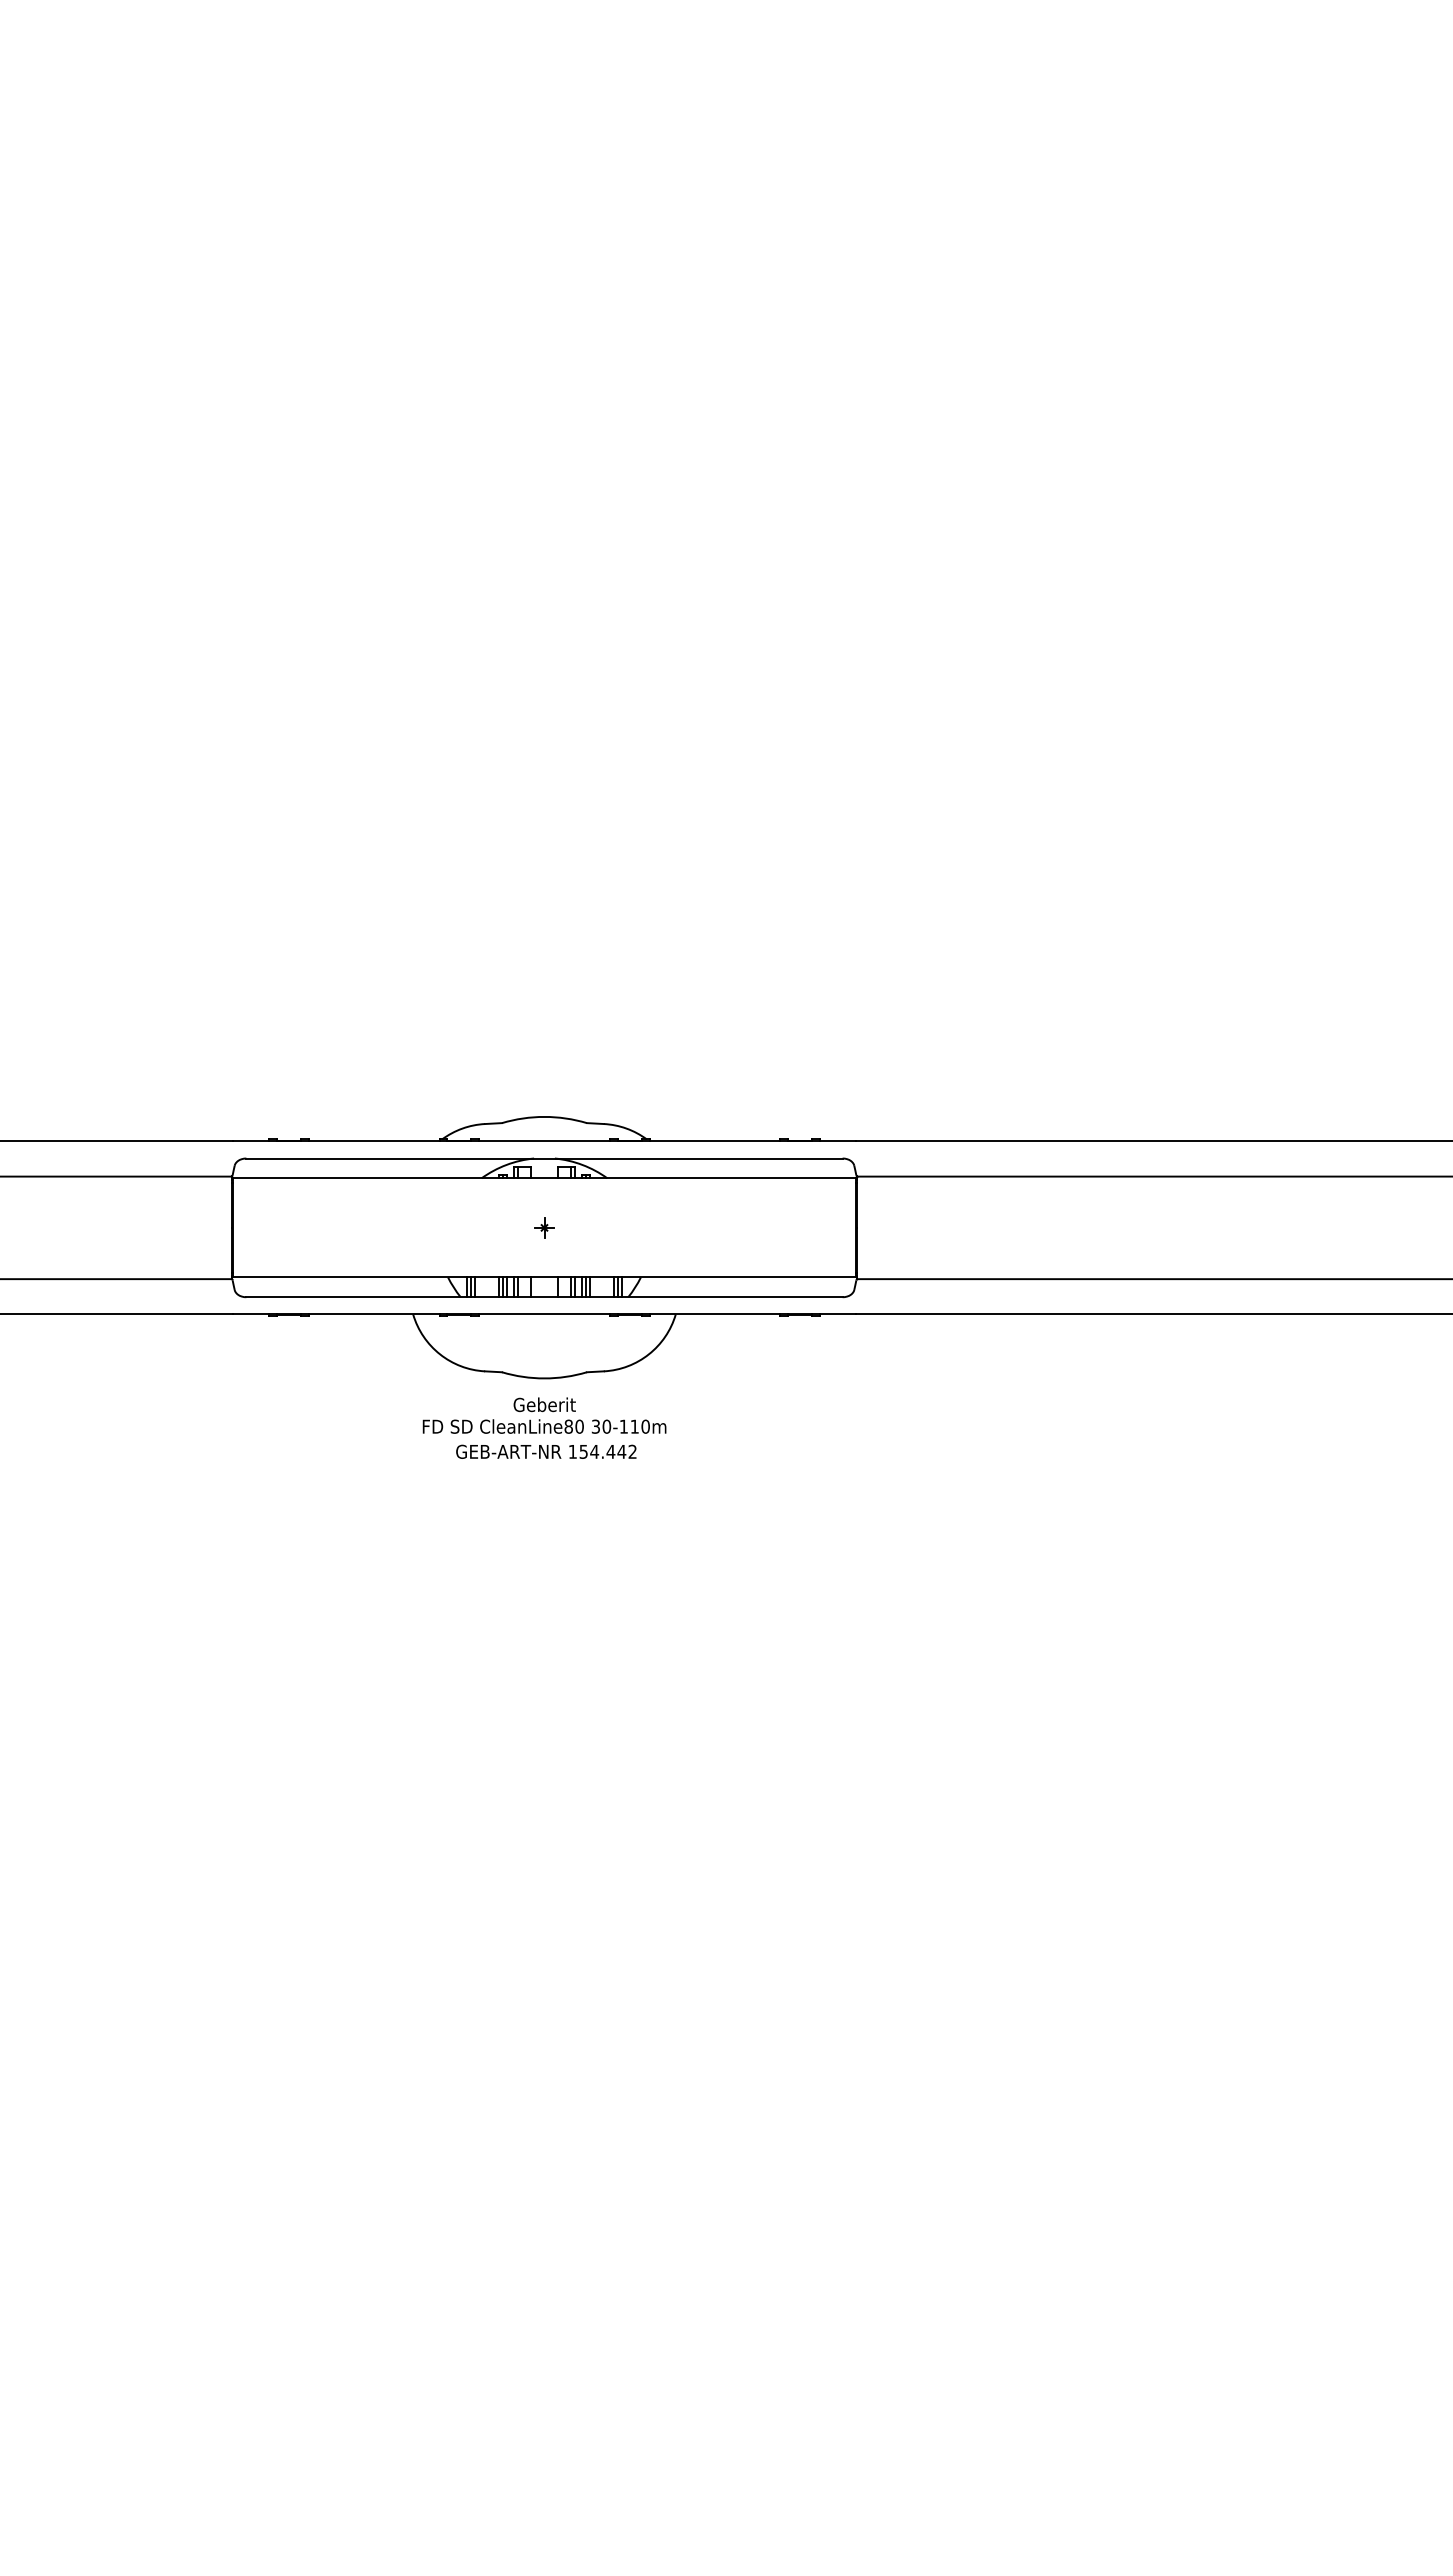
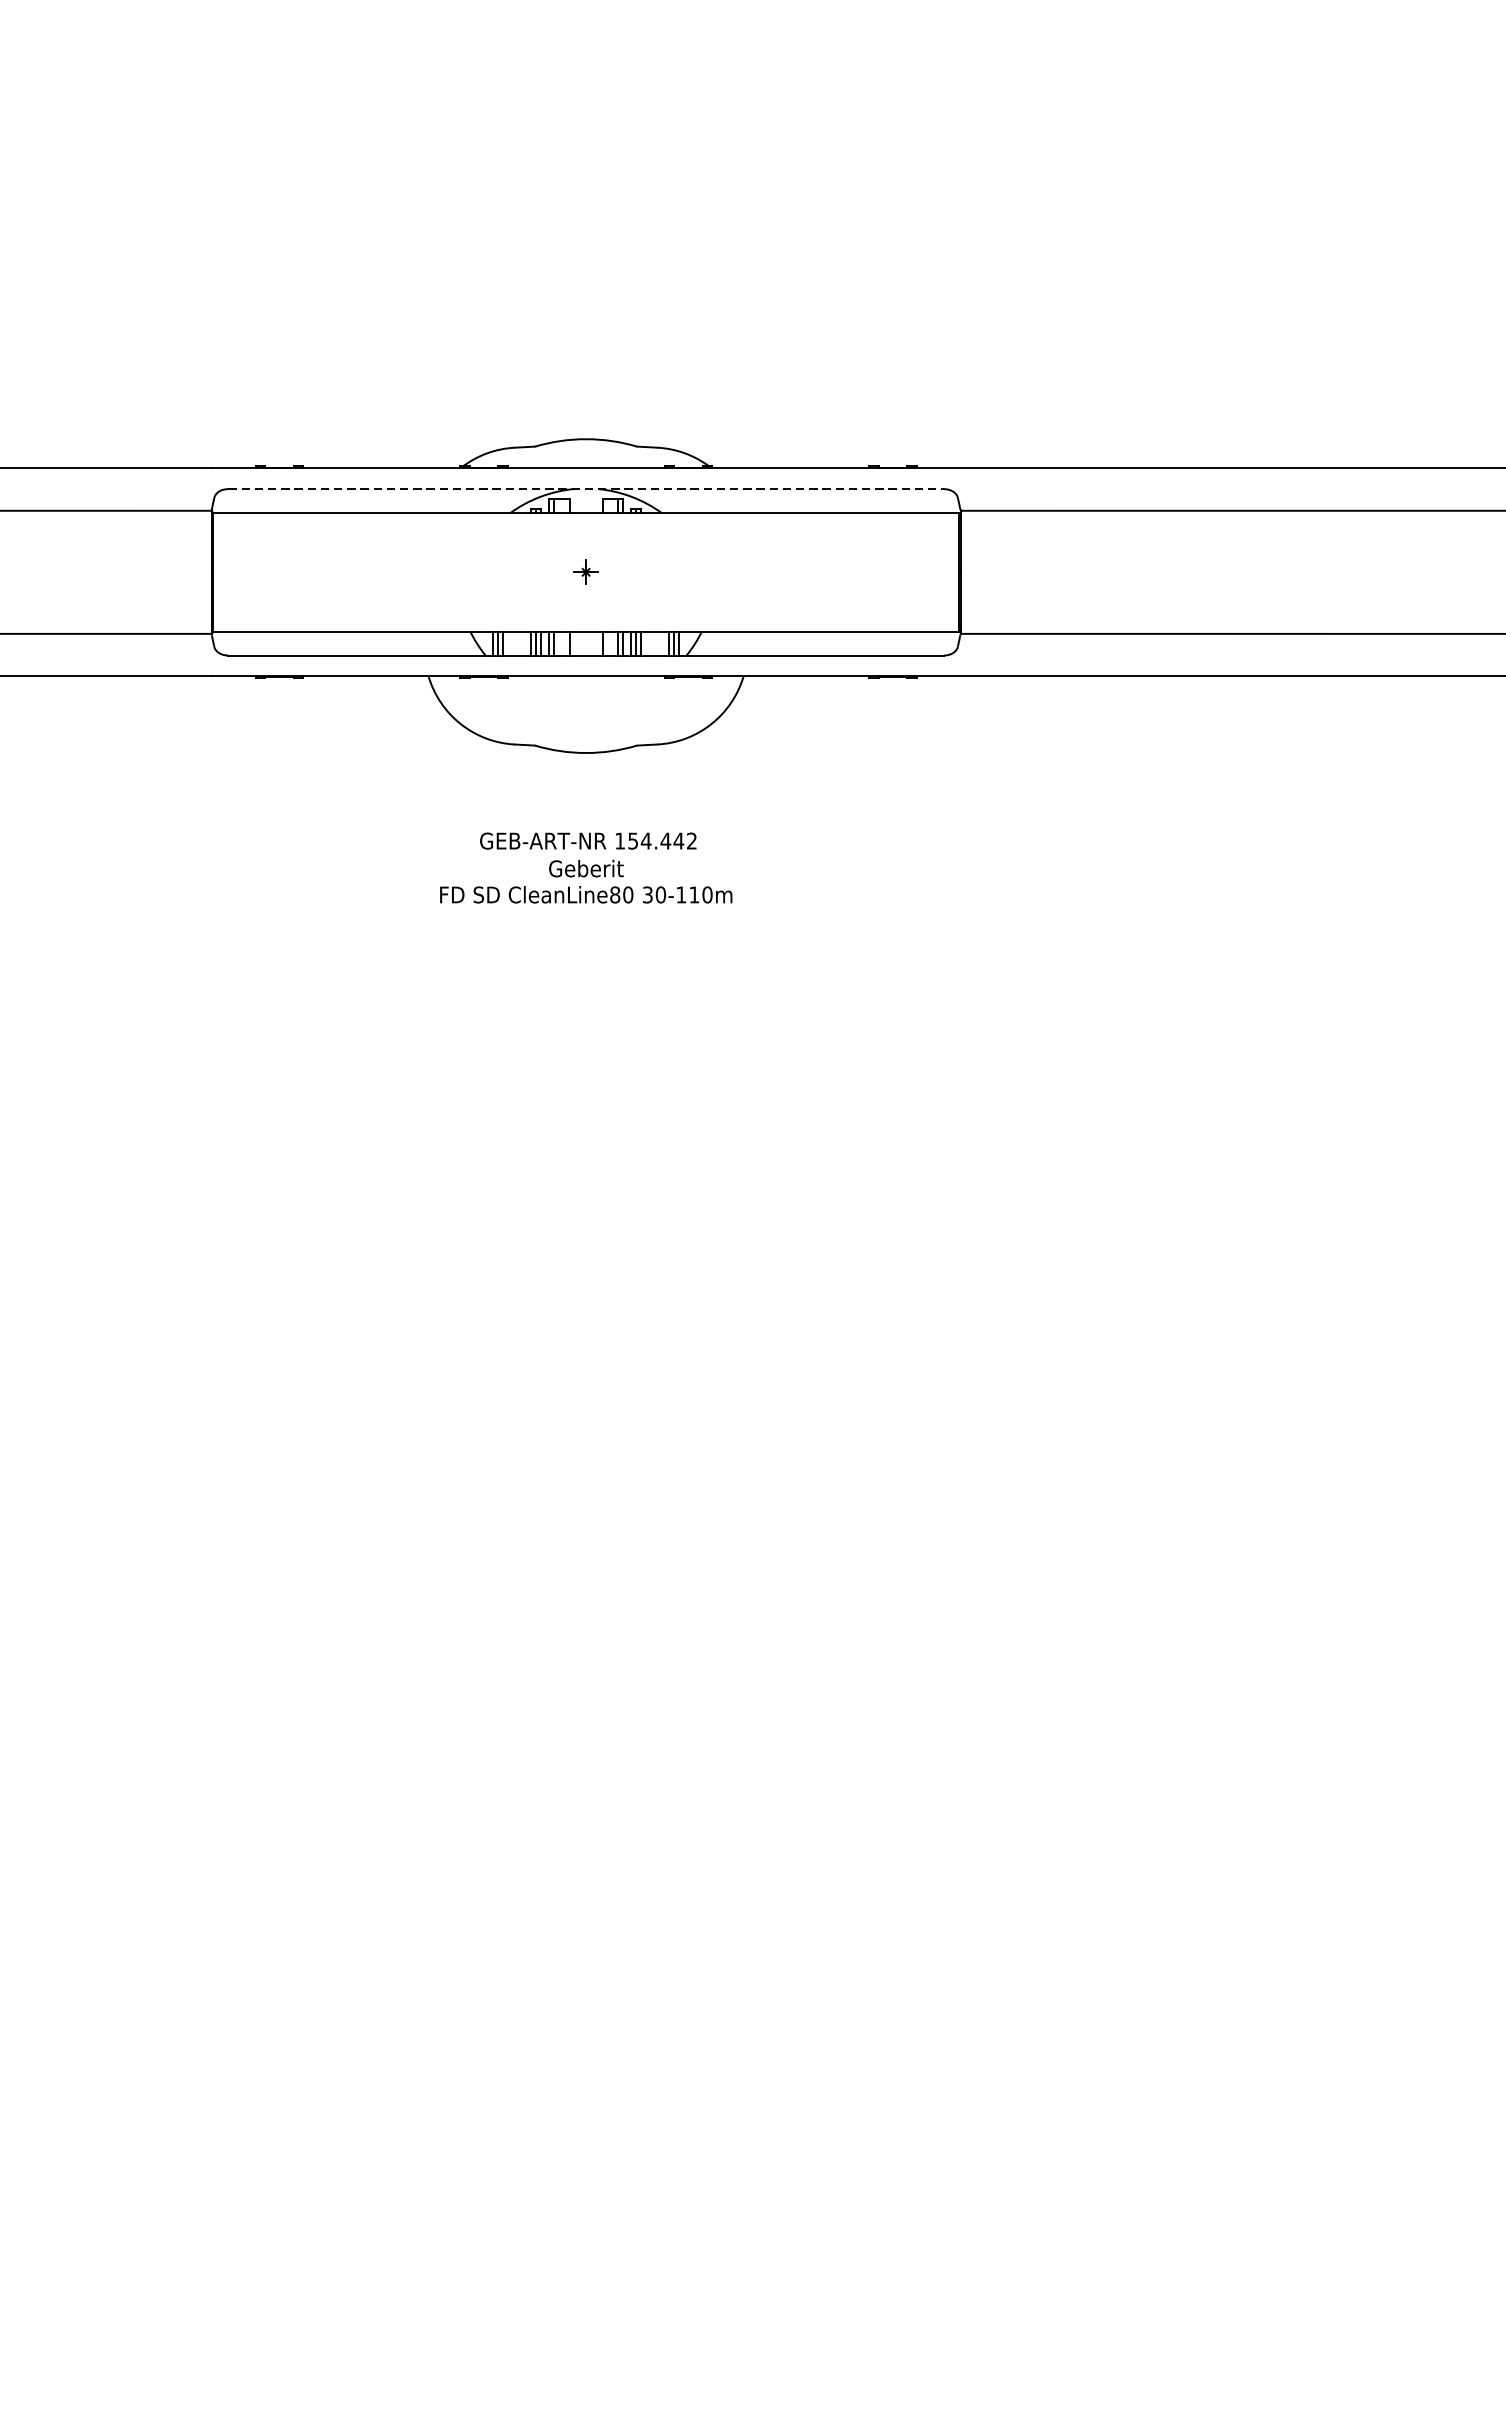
line: (544, 1158) -> (586, 489), solid -> dashed
text: (544, 1415) -> (586, 881), moved

